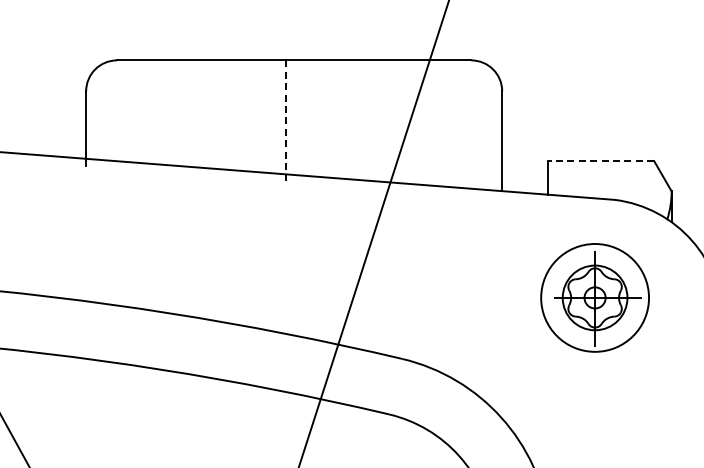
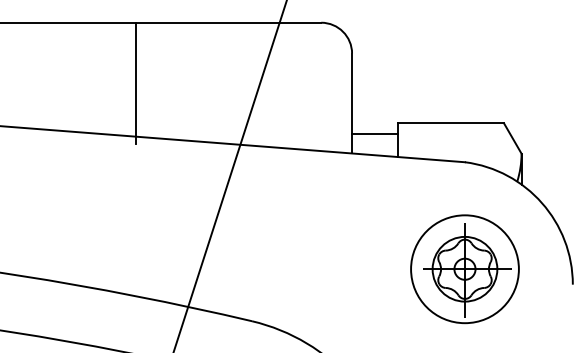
line: (286, 120) -> (136, 82), dashed -> solid
line: (601, 161) -> (451, 123), dashed -> solid
line: (525, 172) -> (375, 134), added
part: (594, 297) -> (464, 268), moved

